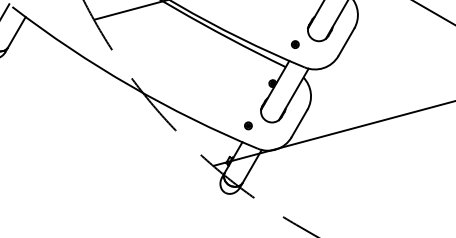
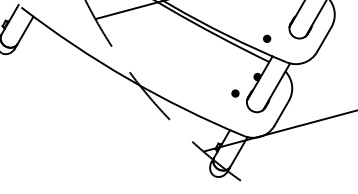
part: (295, 44) -> (267, 38), moved
part: (248, 125) -> (235, 93), moved

